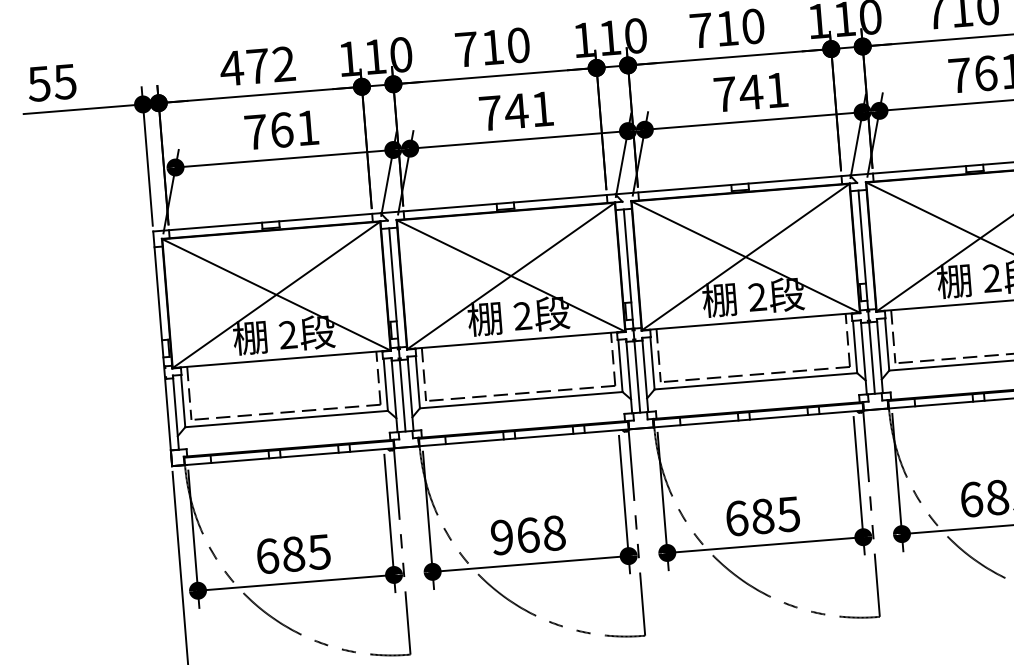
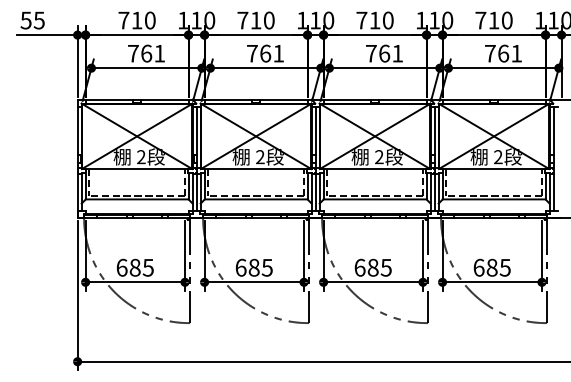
text: (256, 66) -> (136, 20), 472 -> 710
text: (751, 92) -> (384, 53), 741 -> 761
text: (516, 110) -> (265, 53), 741 -> 761
text: (526, 534) -> (253, 267), 968 -> 685

